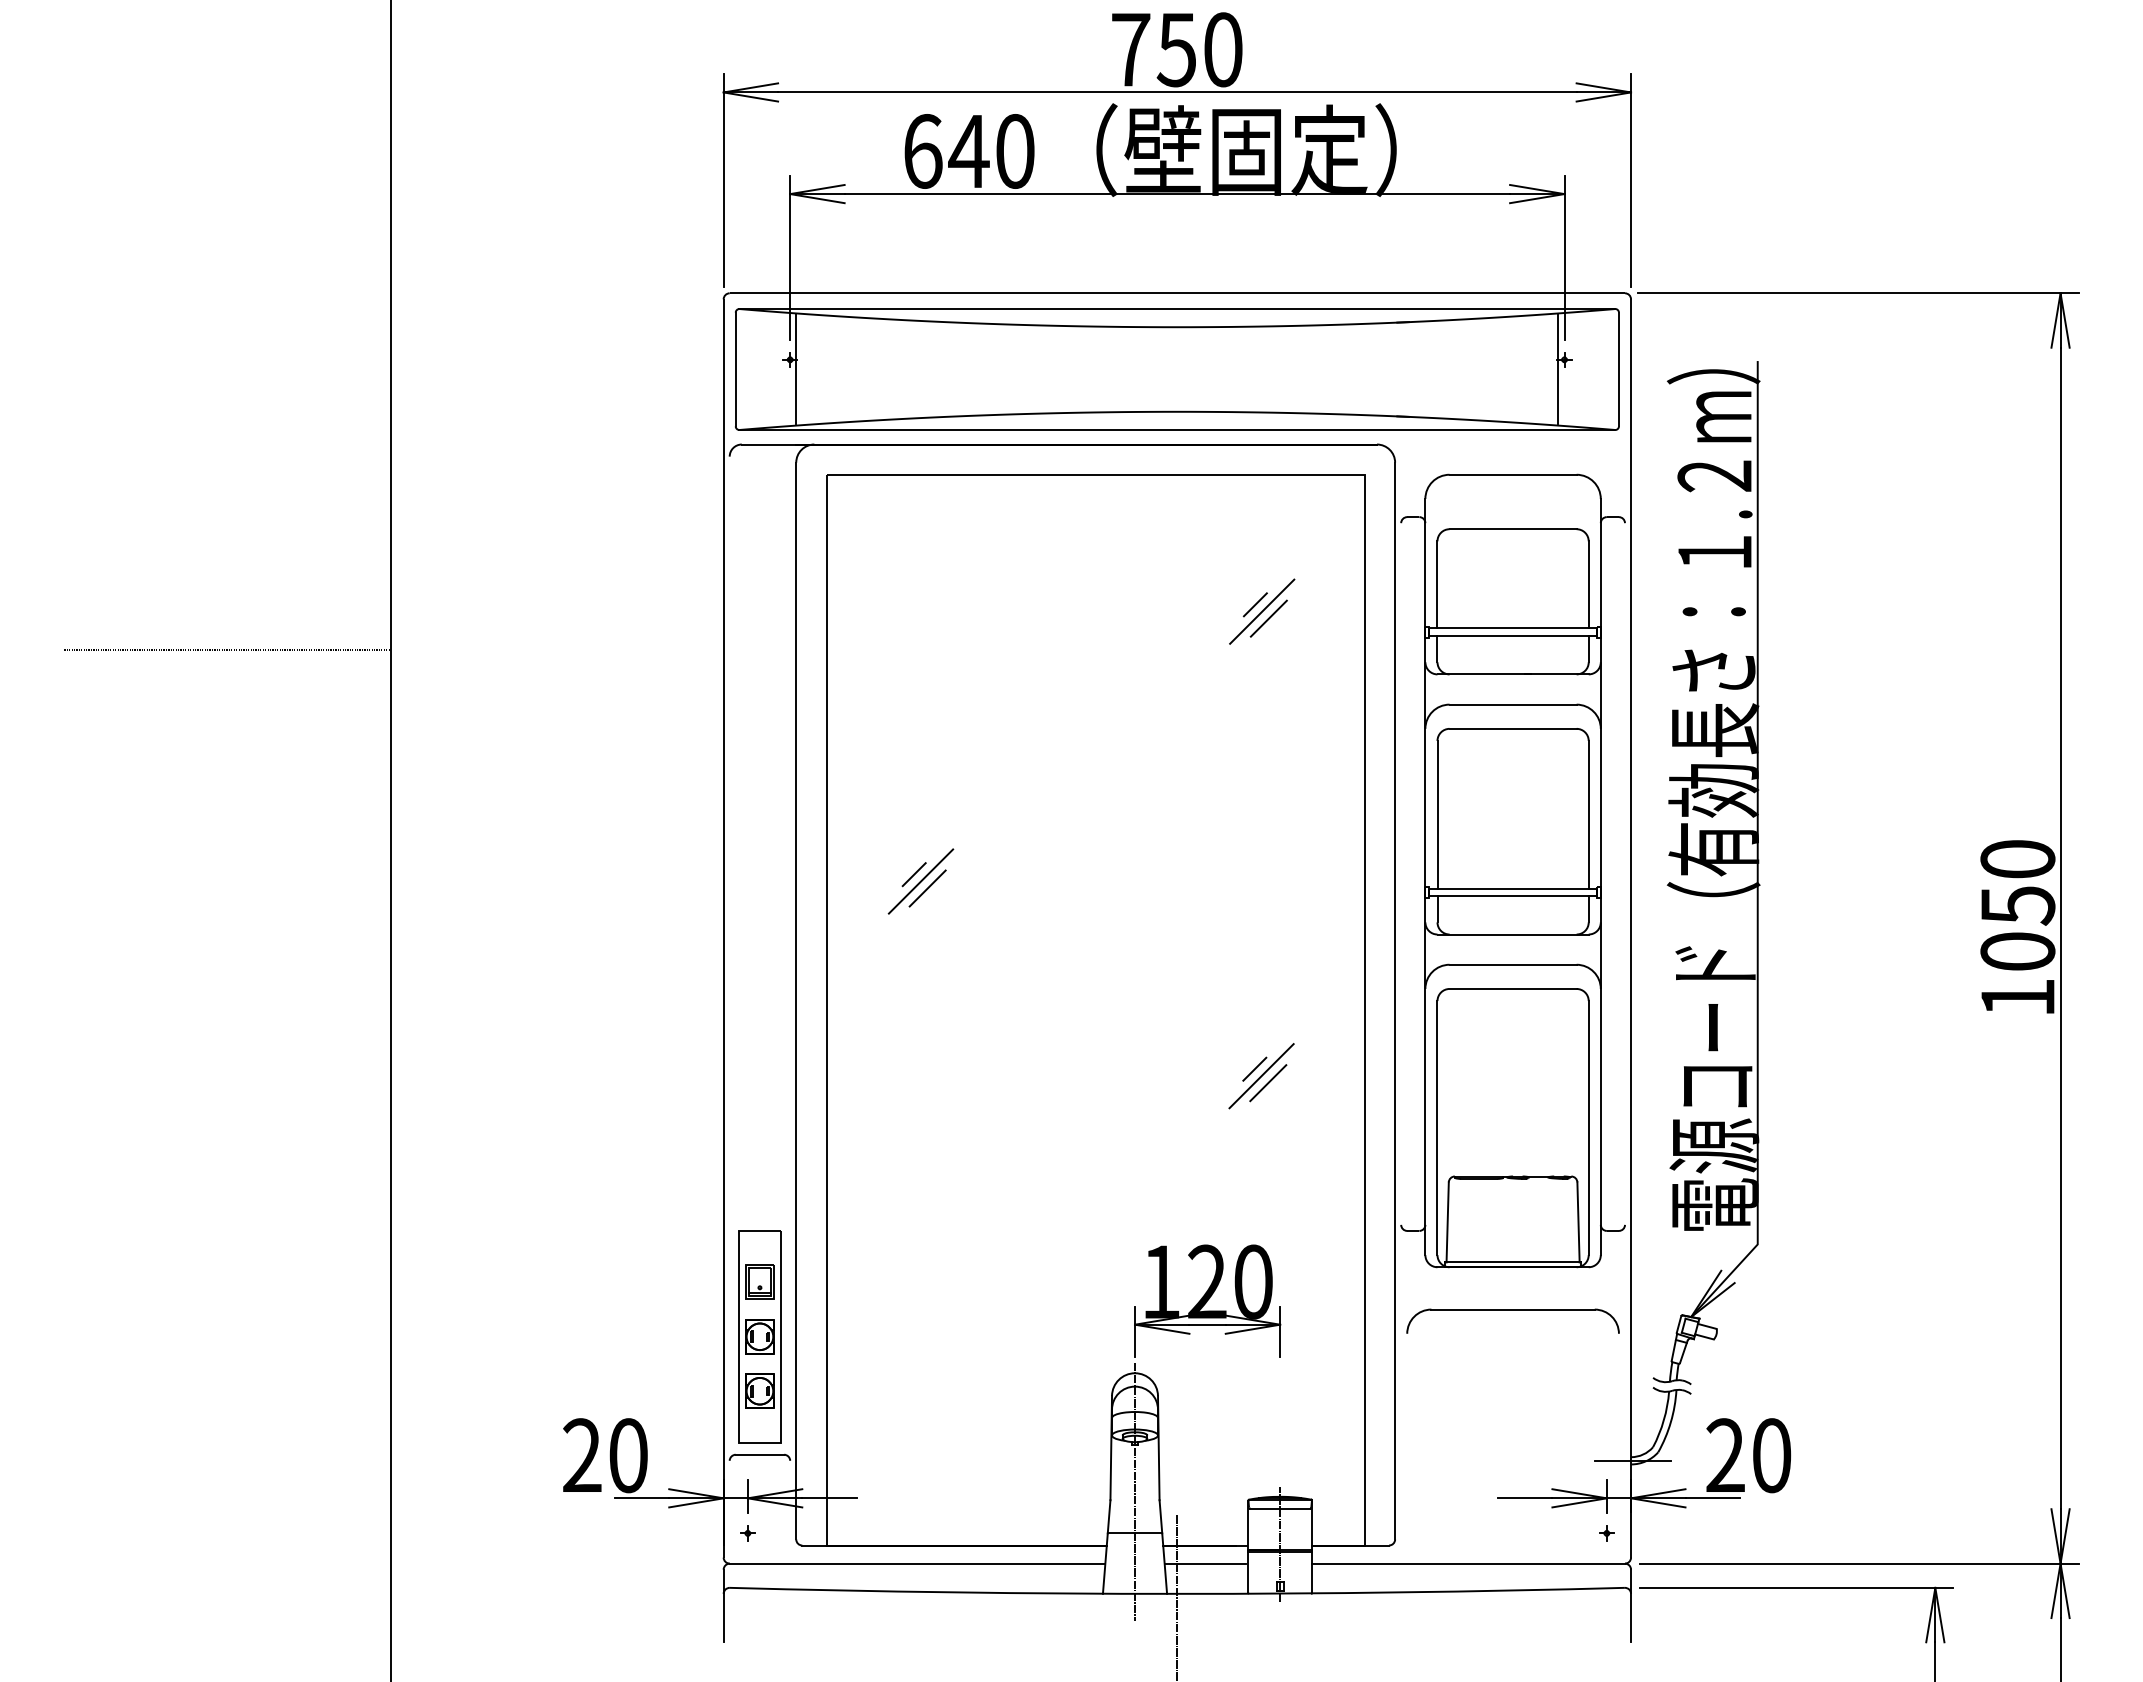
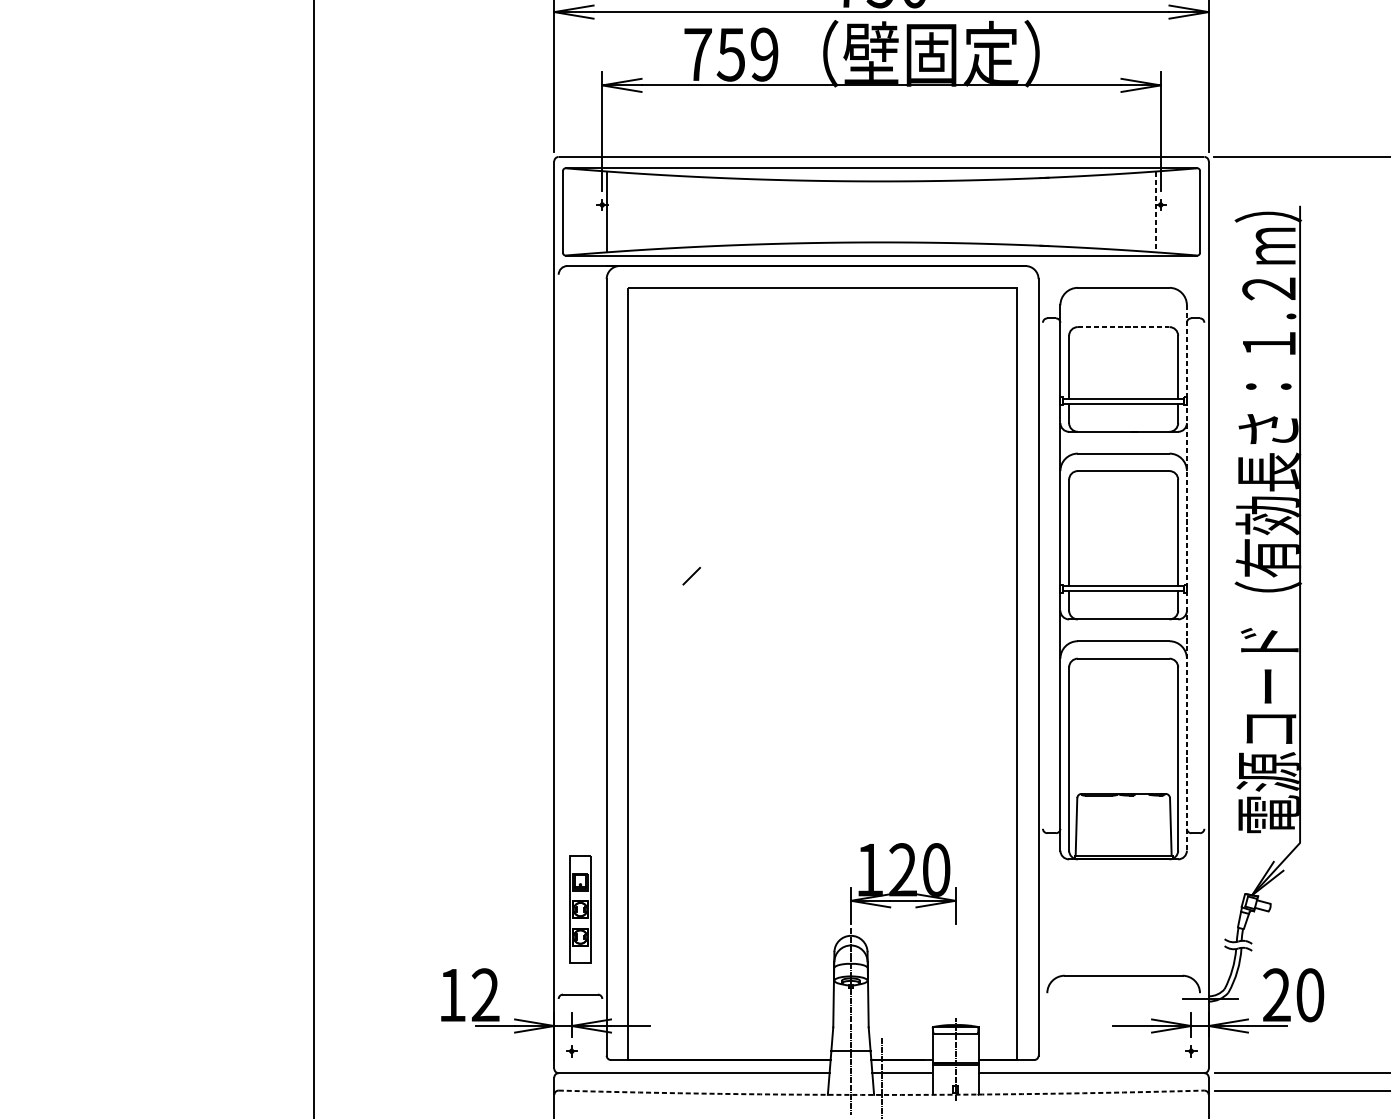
text: (969, 151) -> (731, 54), 640 -> 759
line: (1558, 369) -> (1156, 211), solid -> dashed
line: (1513, 529) -> (1123, 327), solid -> dashed
line: (1254, 604) -> (937, 381), removed
line: (1262, 611) -> (942, 386), removed
line: (1268, 618) -> (947, 391), removed
line: (227, 649) -> (196, 413), removed
line: (1600, 877) -> (1186, 578), solid -> dashed
line: (920, 881) -> (696, 581), removed
line: (927, 888) -> (701, 586), removed
line: (1254, 1068) -> (937, 716), removed
line: (1261, 1076) -> (942, 721), removed
line: (1268, 1083) -> (947, 726), removed
part: (1512, 1310) -> (1123, 976), moved
part: (759, 1336) -> (580, 909), size x0.7
text: (605, 1455) -> (469, 995), 20 -> 12
arc: (1177, 1593) -> (881, 1094), solid -> dashed

